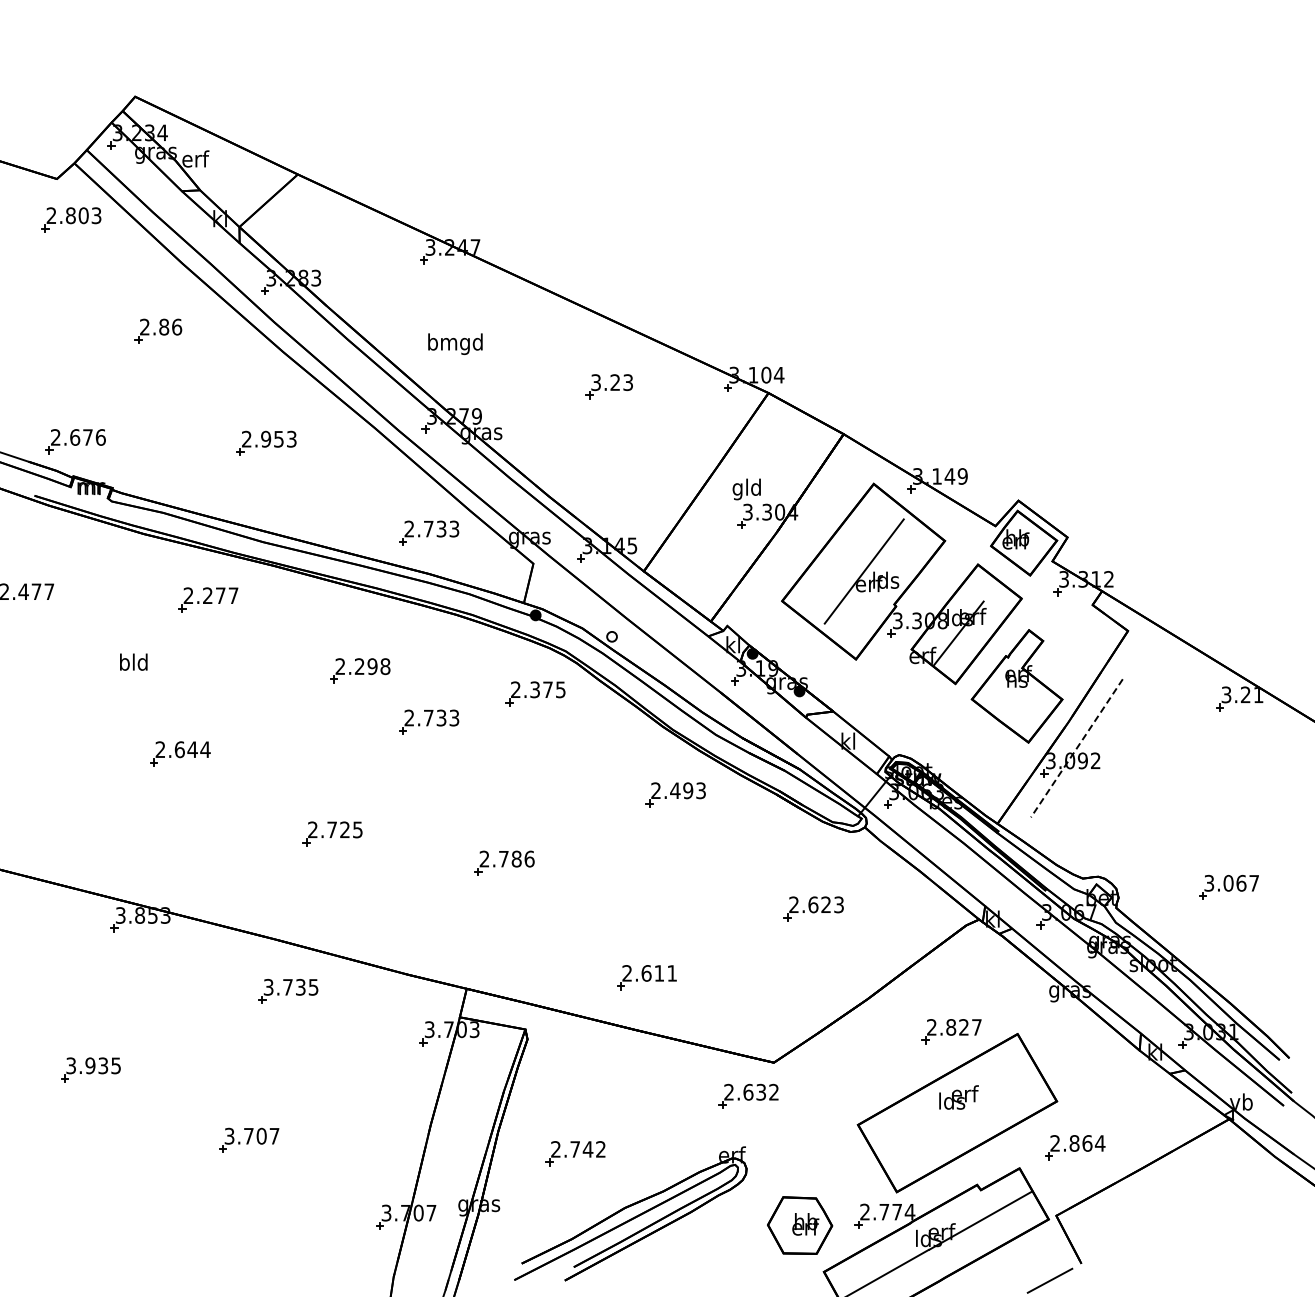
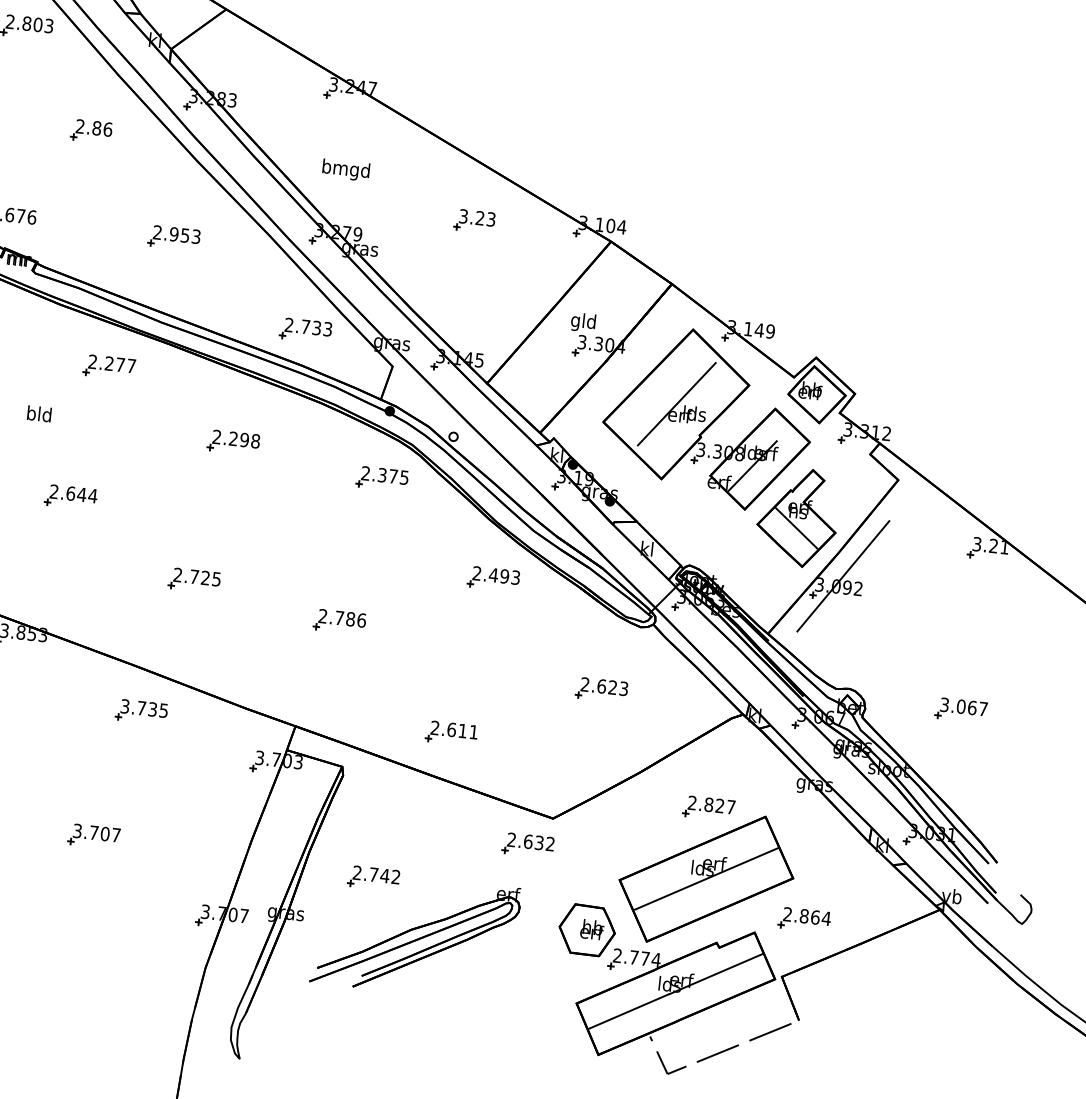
line: (1017, 698) -> (796, 527), added
part: (429, 721) -> (288, 492), removed
line: (1076, 748) -> (842, 576), dashed -> solid
line: (957, 1112) -> (706, 878), added
part: (800, 1225) -> (587, 930), moved

